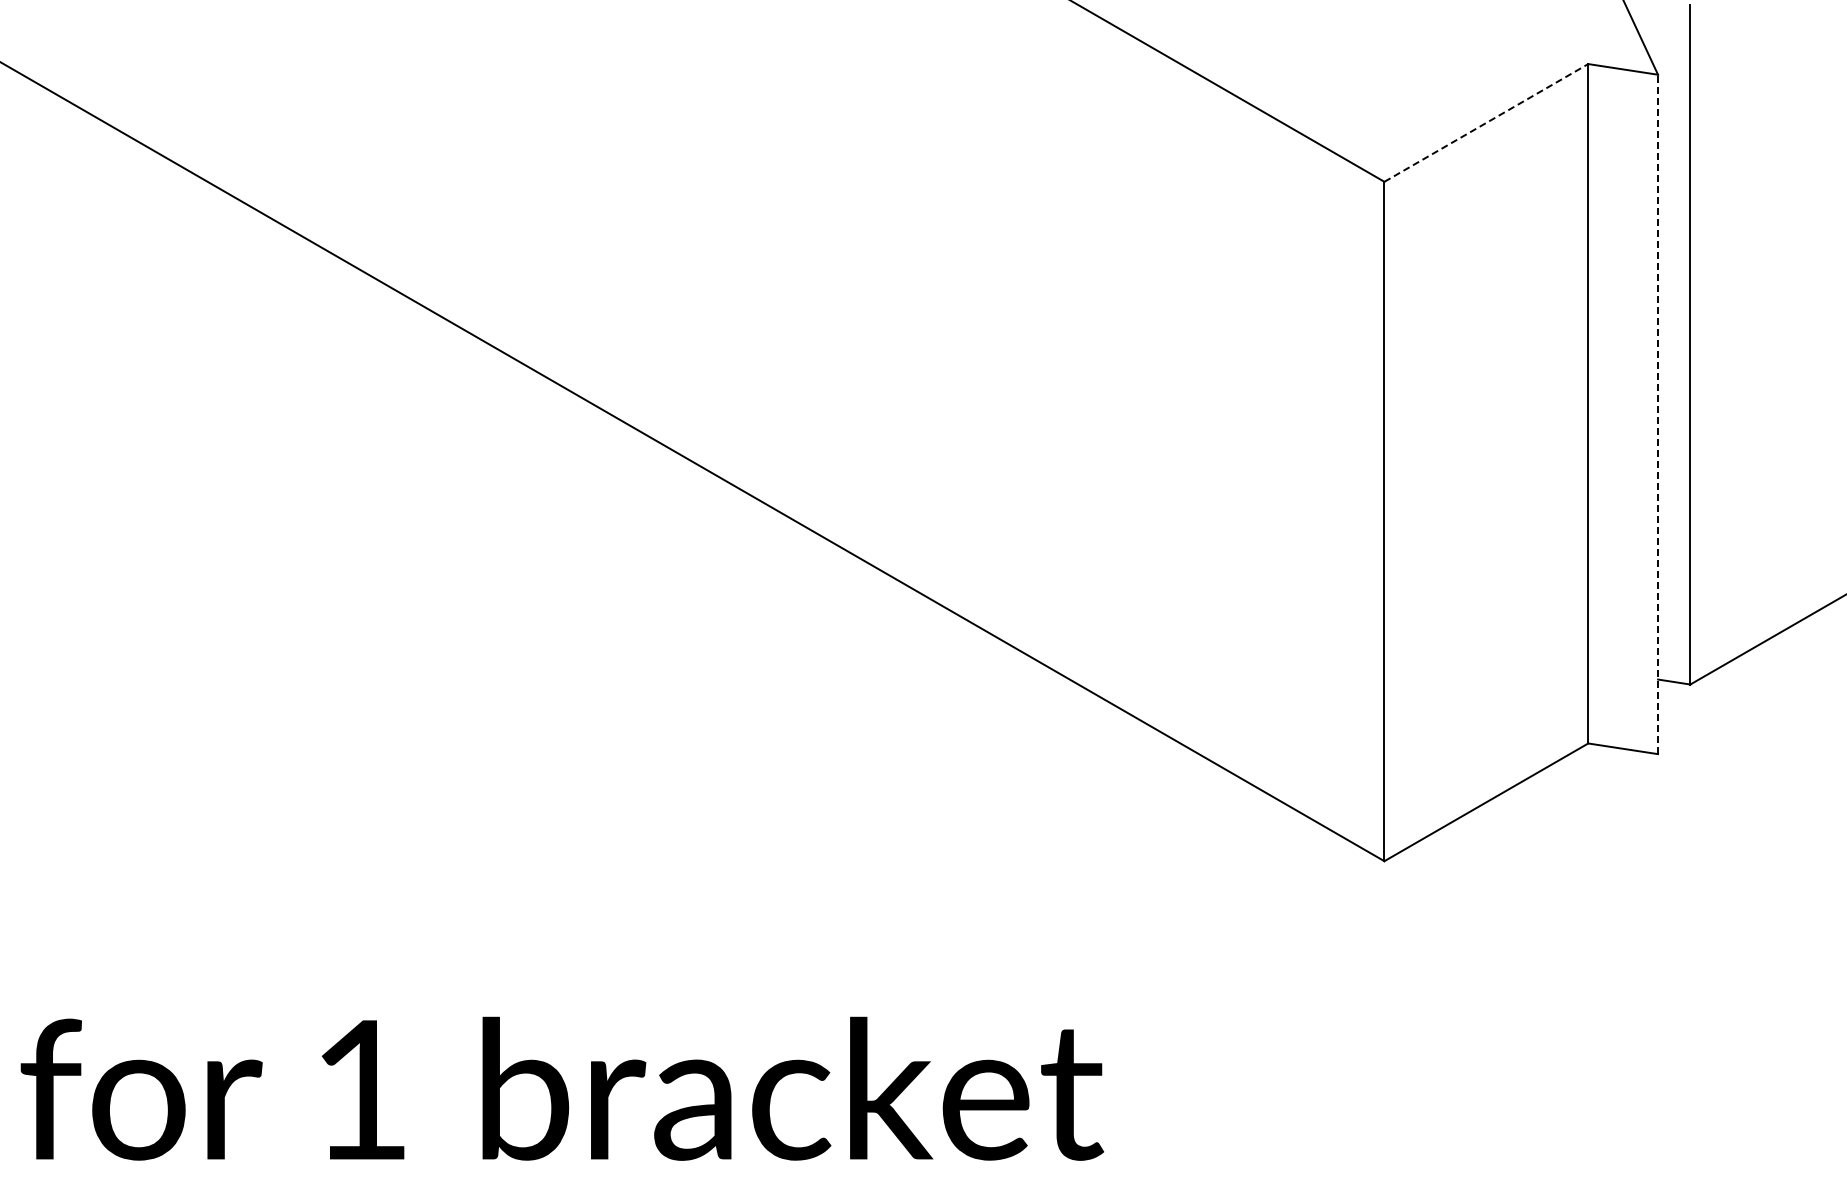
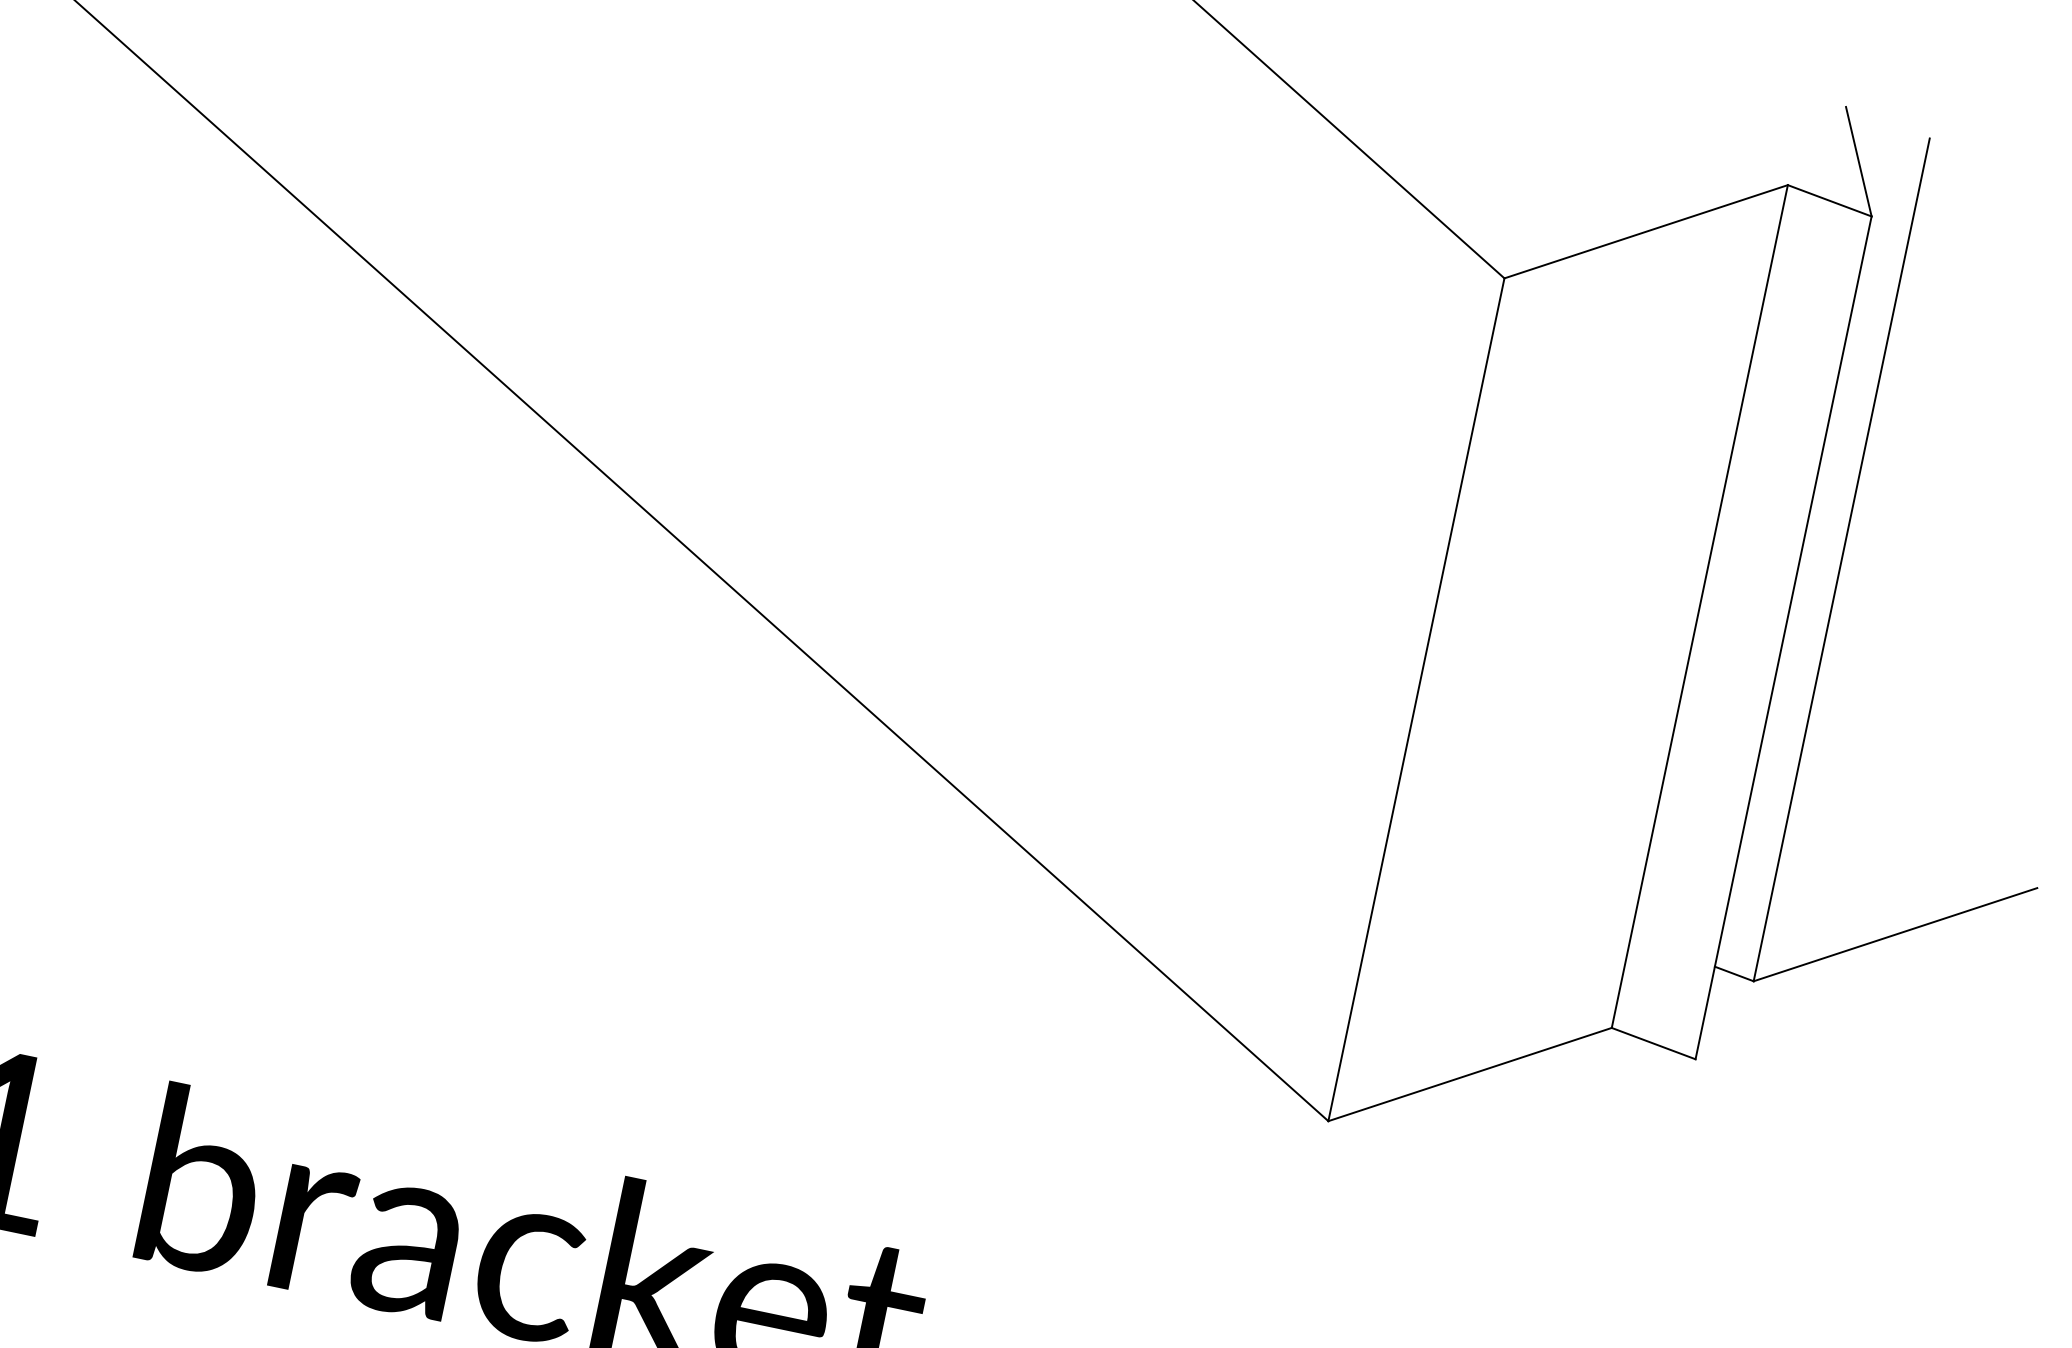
line: (1486, 122) -> (1646, 231), dashed -> solid
line: (1658, 414) -> (1784, 638), dashed -> solid

